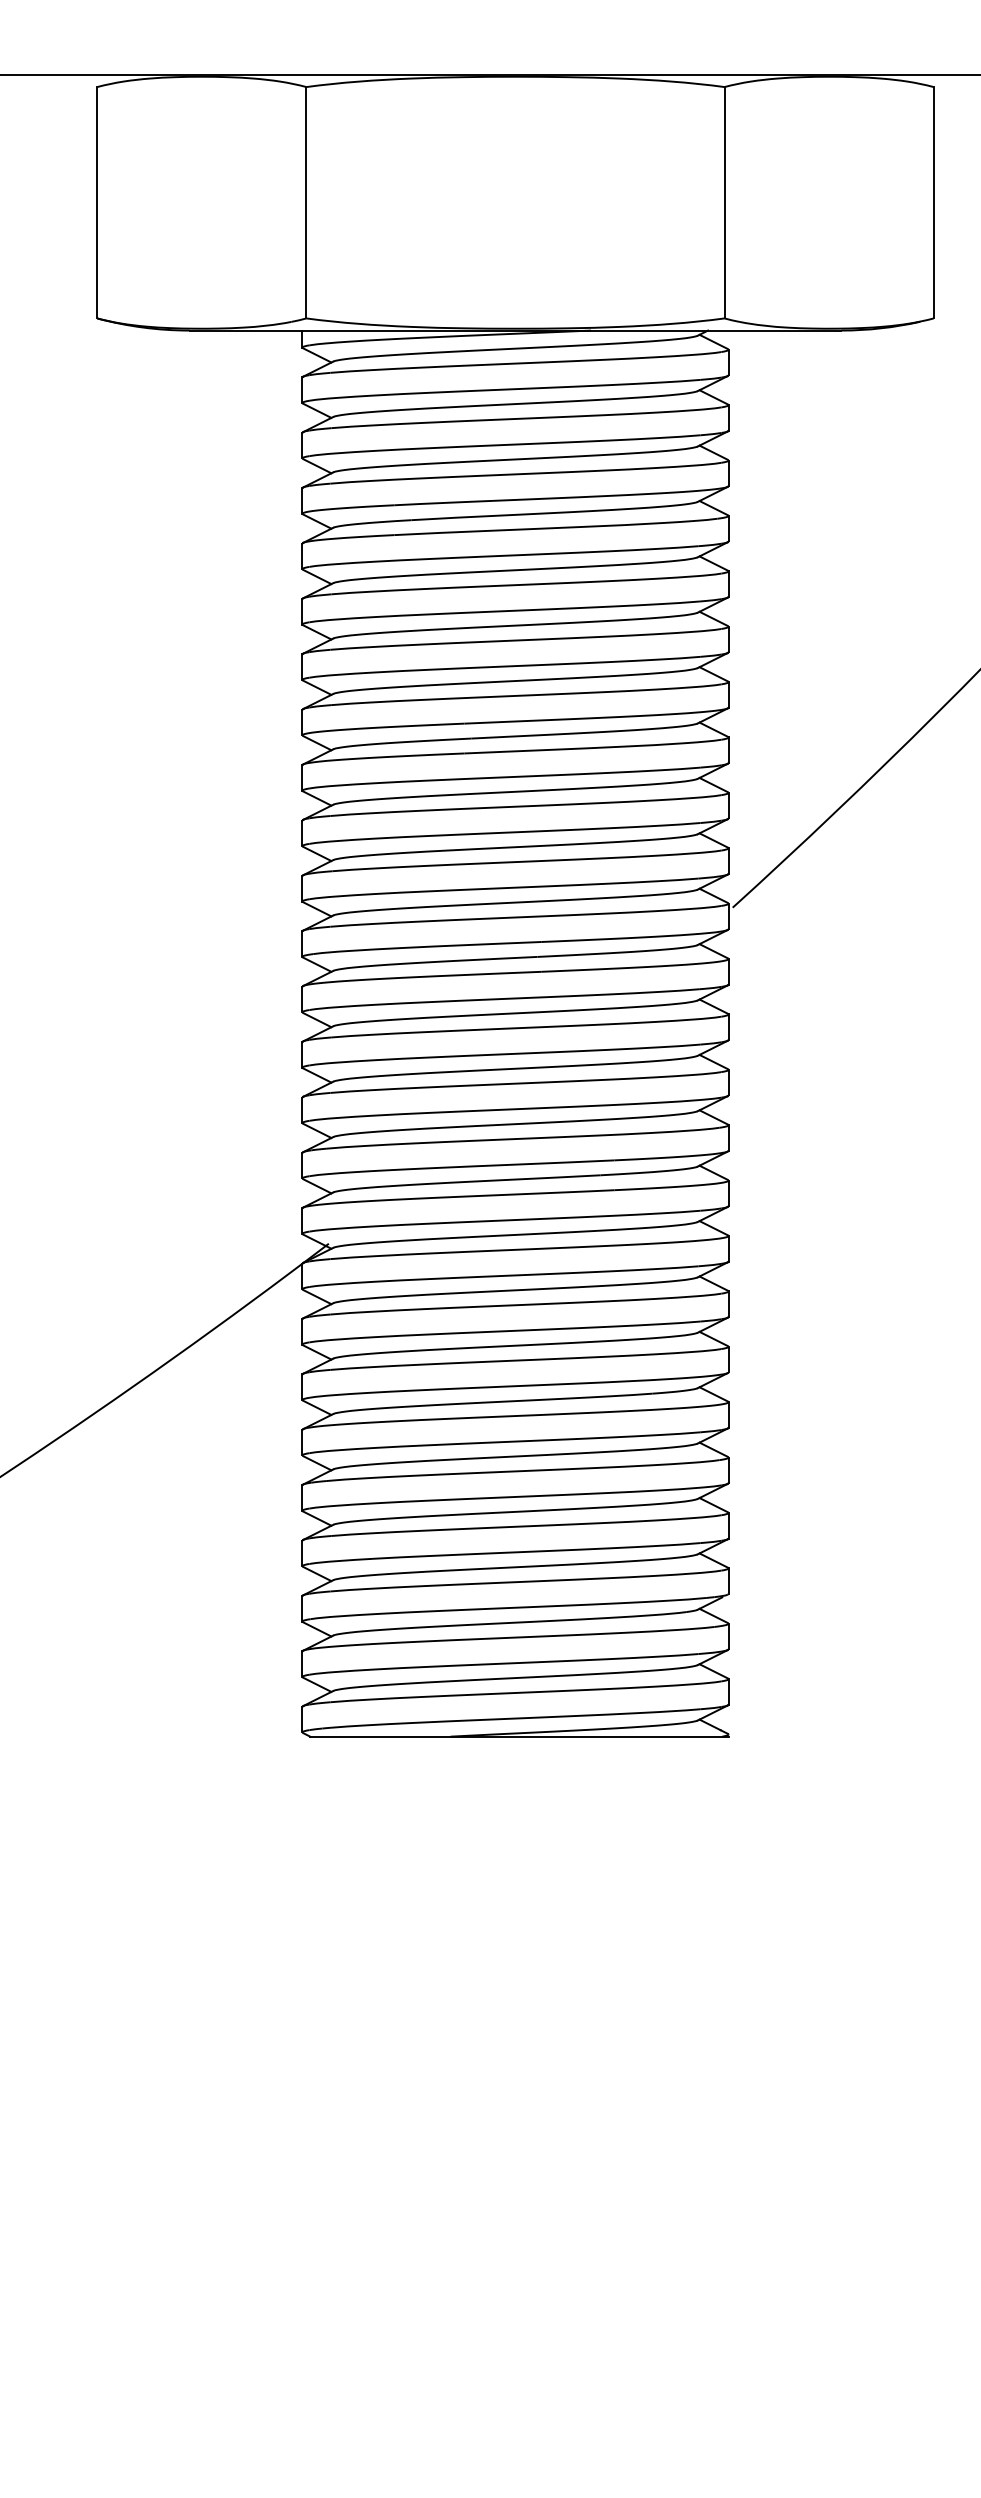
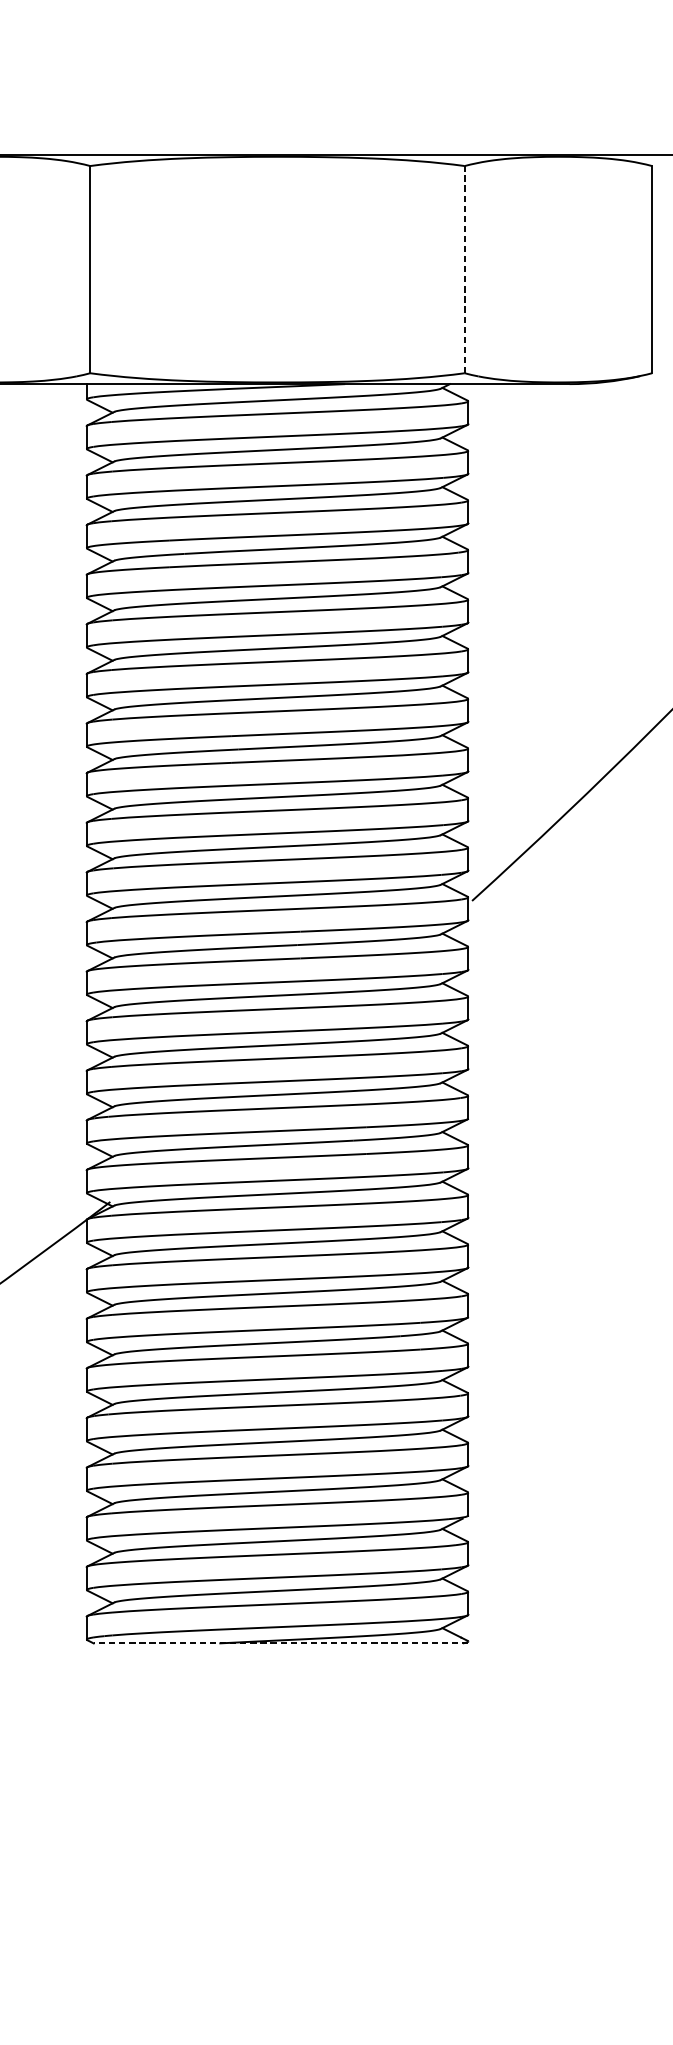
line: (724, 202) -> (464, 269), solid -> dashed
line: (518, 1736) -> (280, 1643), solid -> dashed

